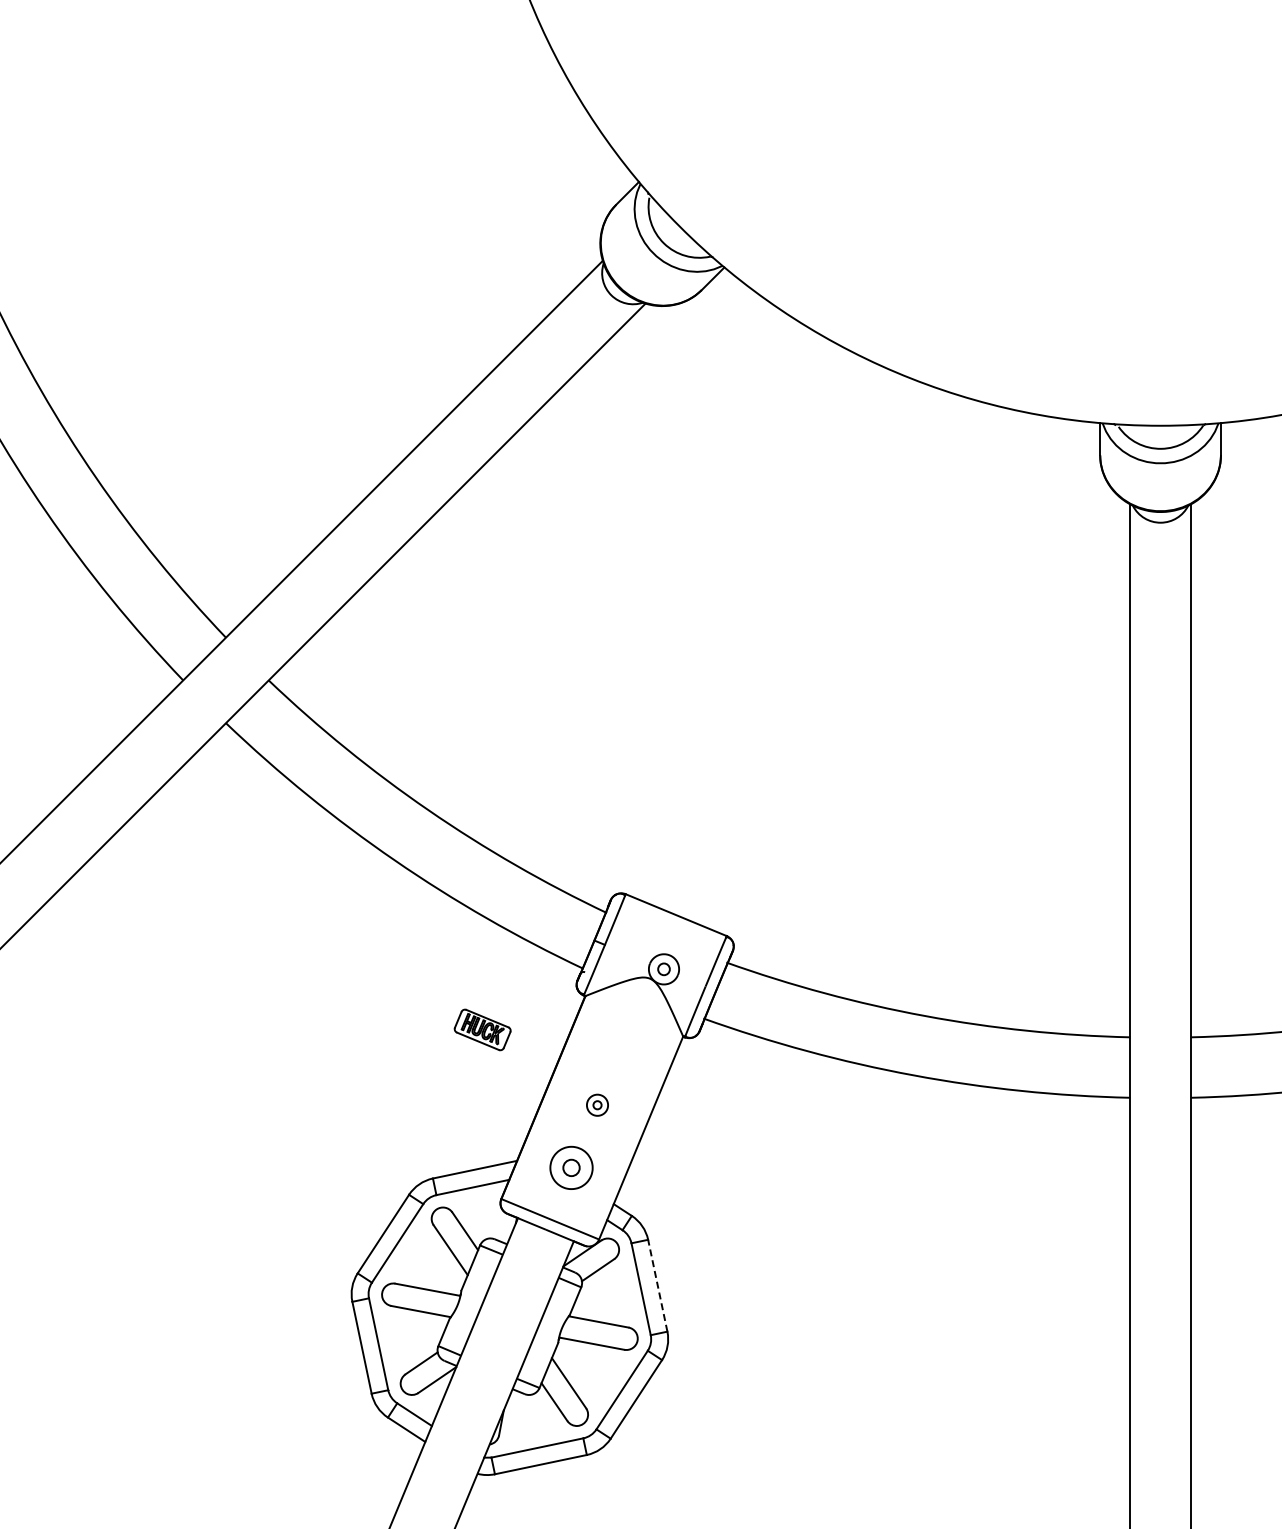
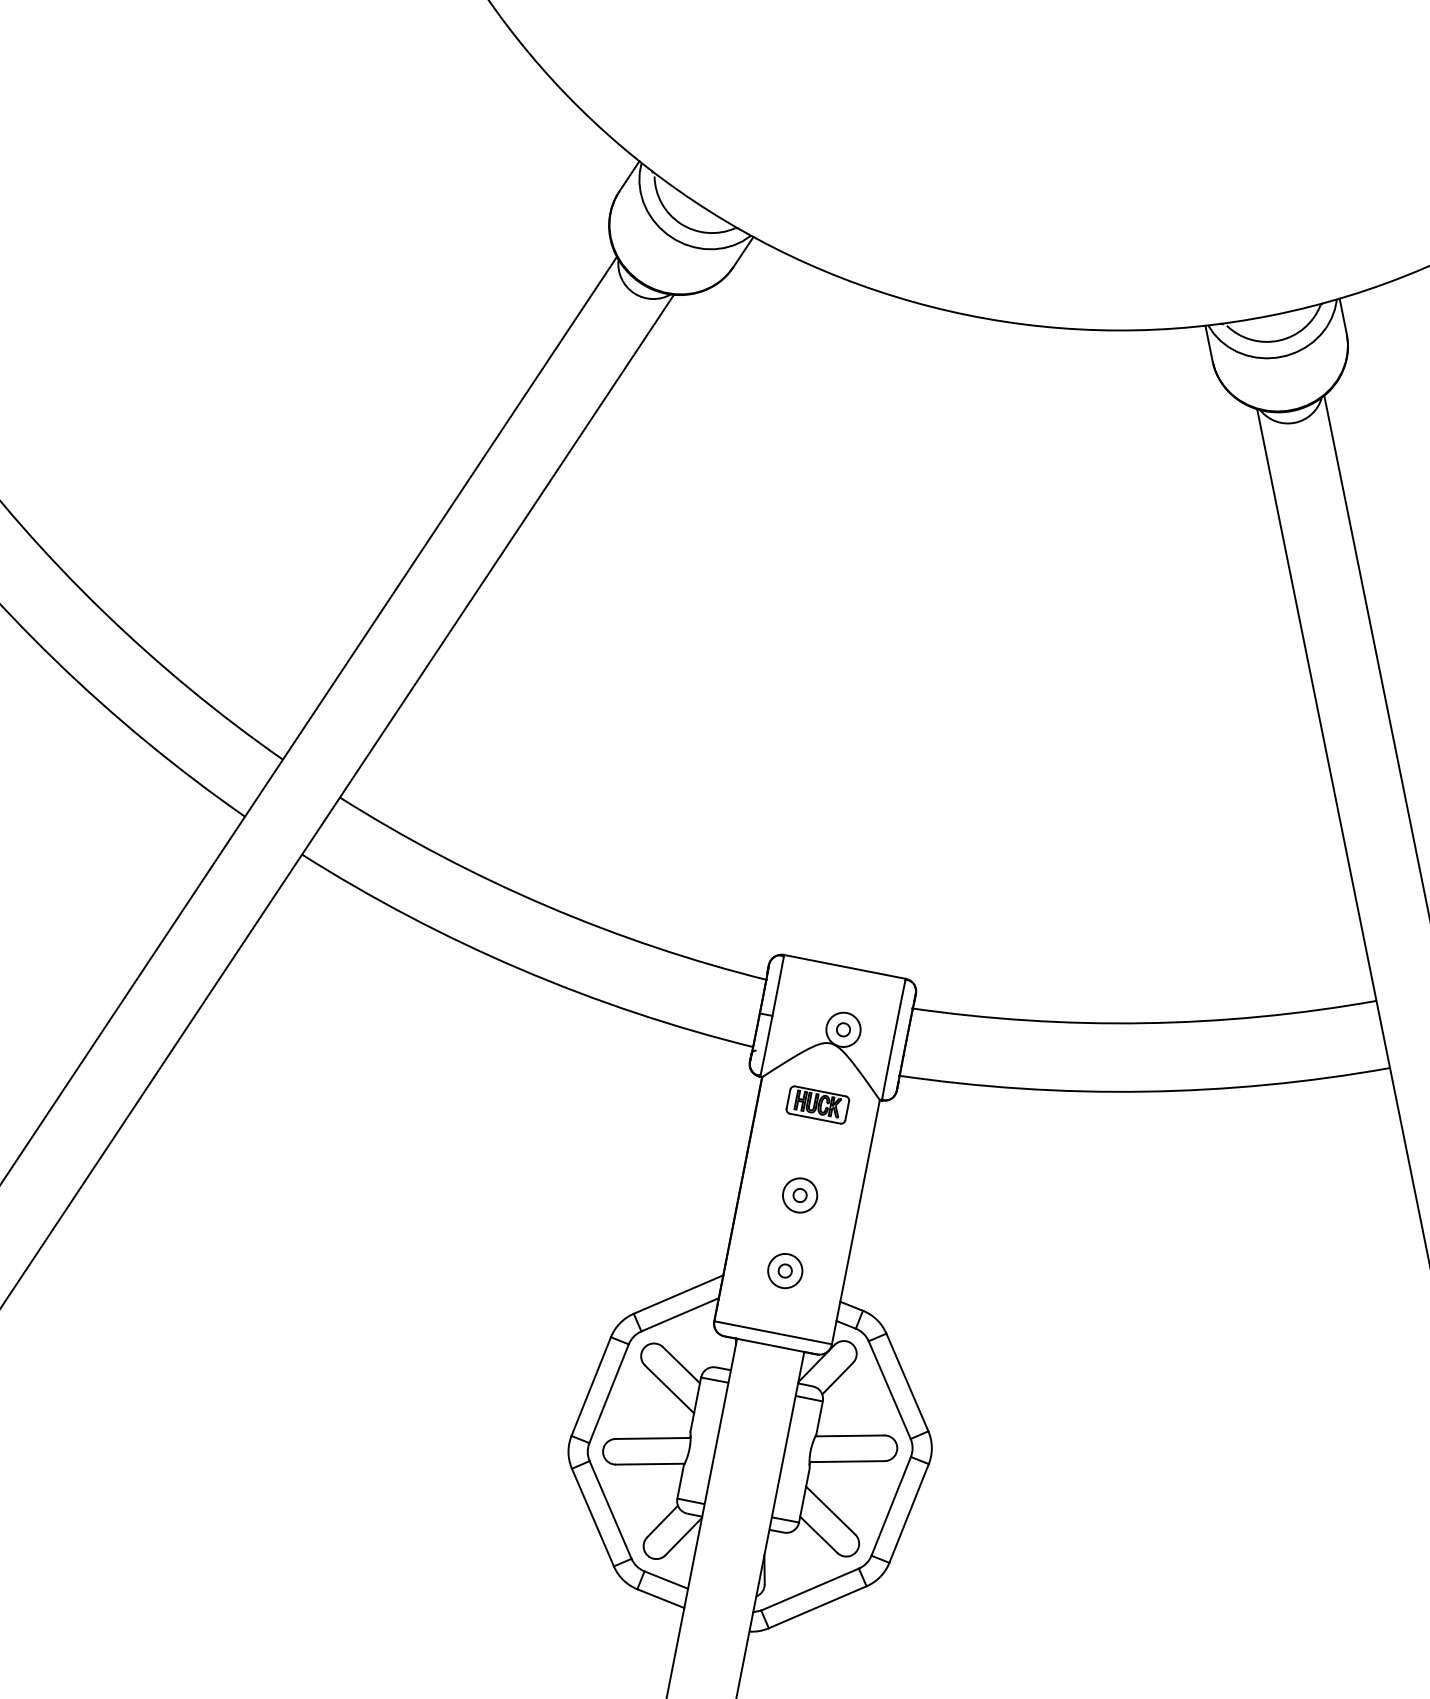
part: (482, 1029) -> (817, 1104), moved
part: (597, 1105) -> (800, 1195), size x1.43
part: (571, 1167) -> (785, 1270), size x0.71
line: (657, 1285) -> (907, 1382), dashed -> solid

